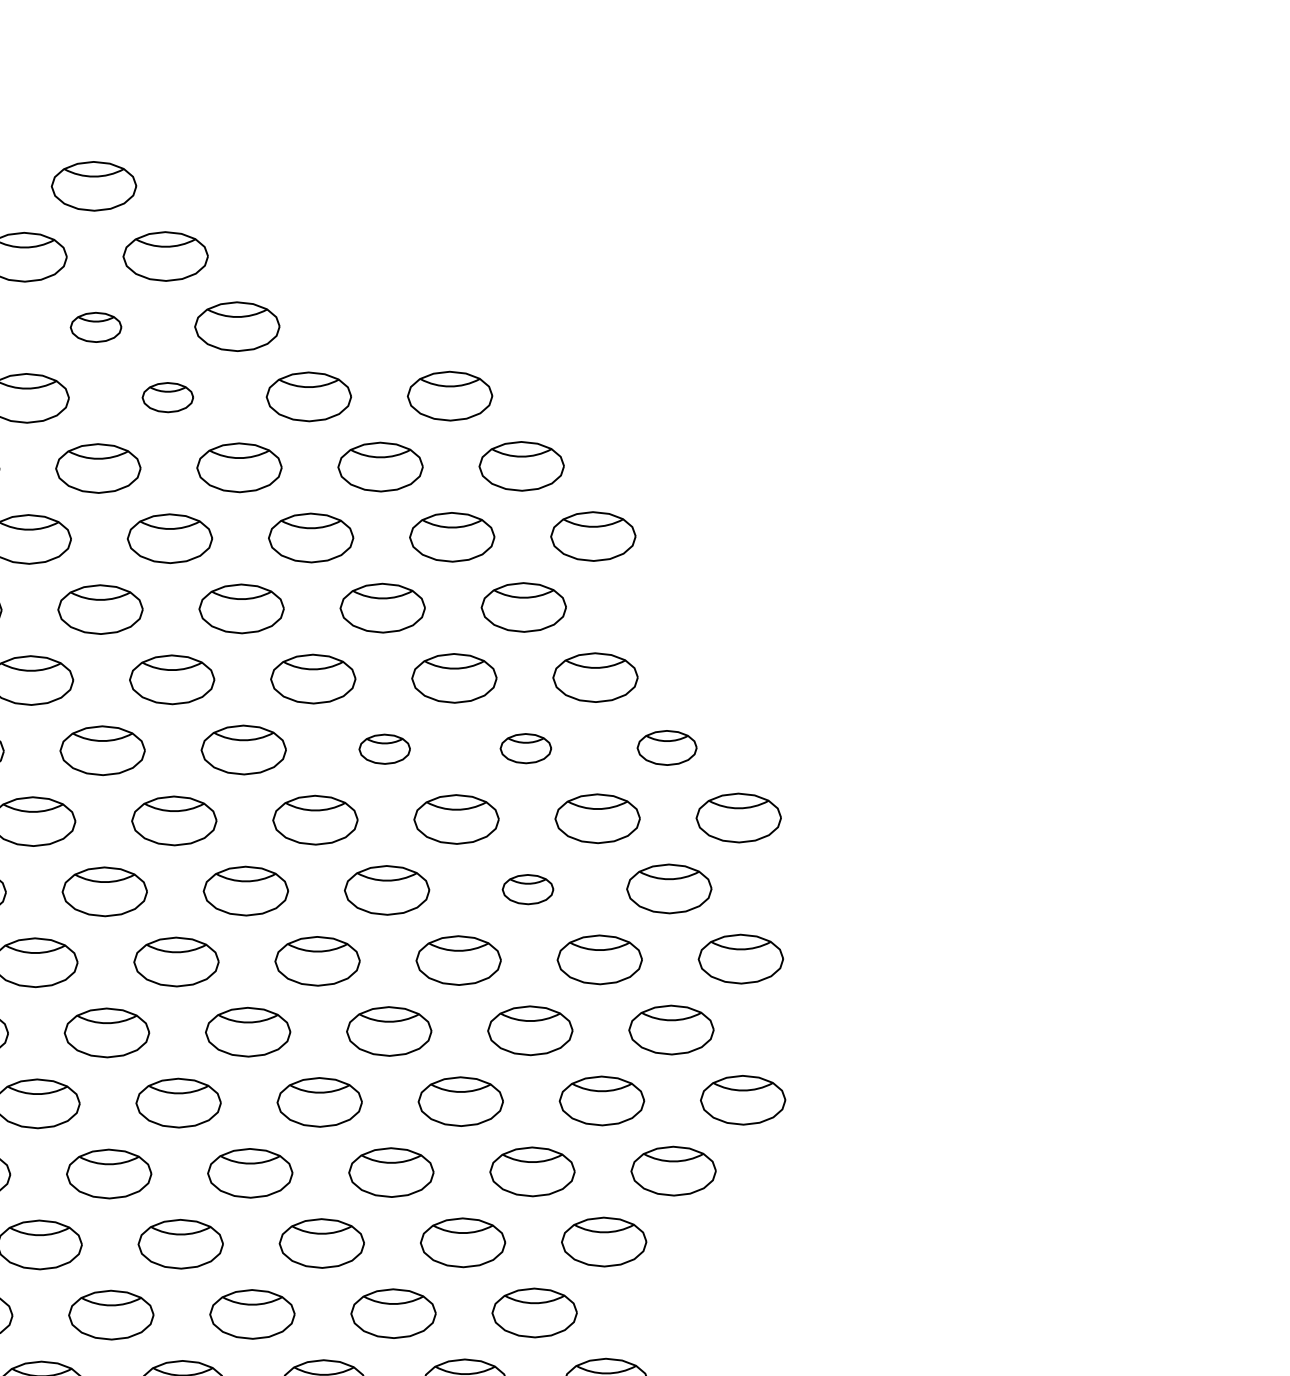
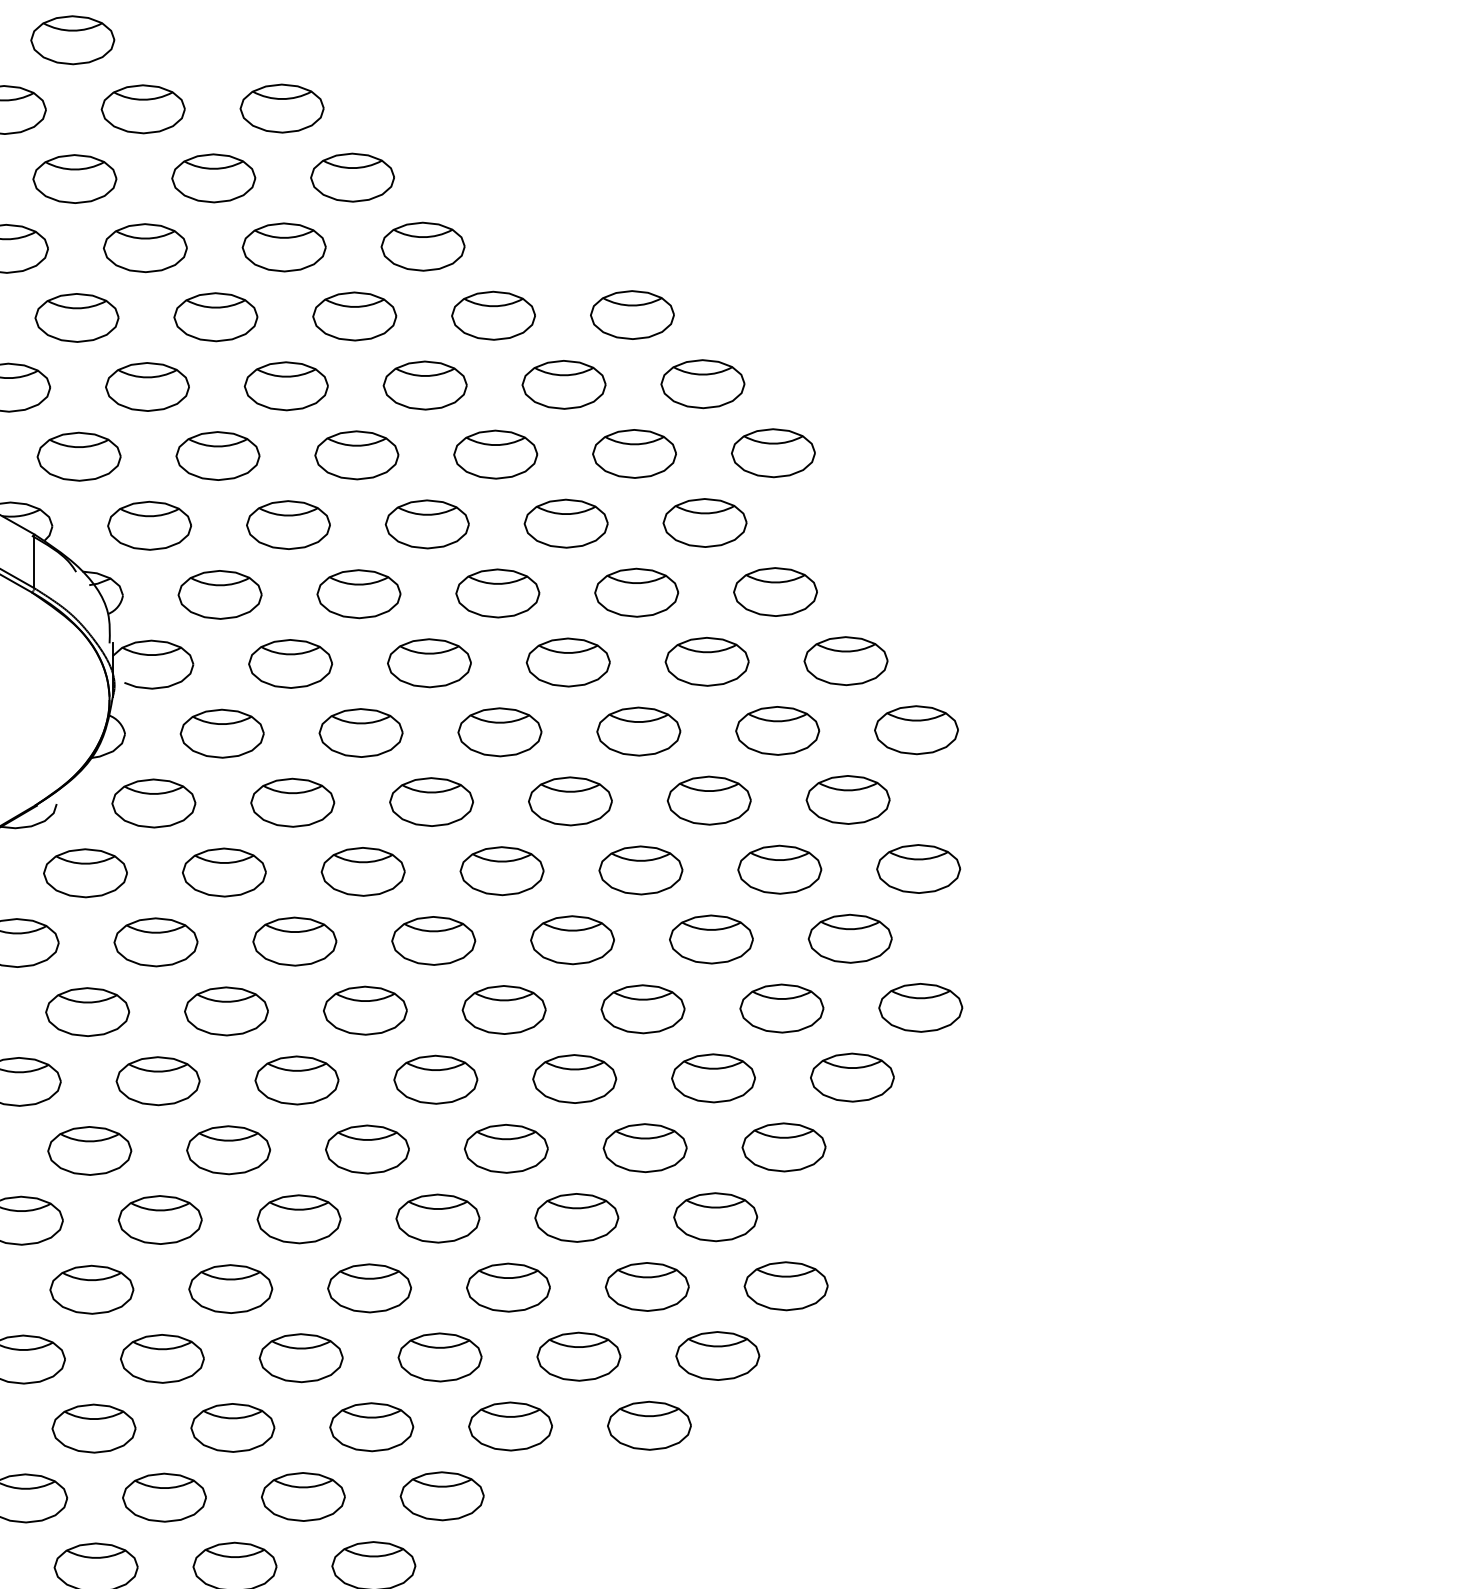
part: (95, 327) -> (283, 247), size x1.67
part: (167, 397) -> (354, 316), size x1.67
part: (525, 748) -> (706, 661), size x1.67
part: (666, 748) -> (845, 661), size x1.43
part: (384, 749) -> (567, 662), size x1.67
part: (527, 889) -> (708, 800), size x1.67

